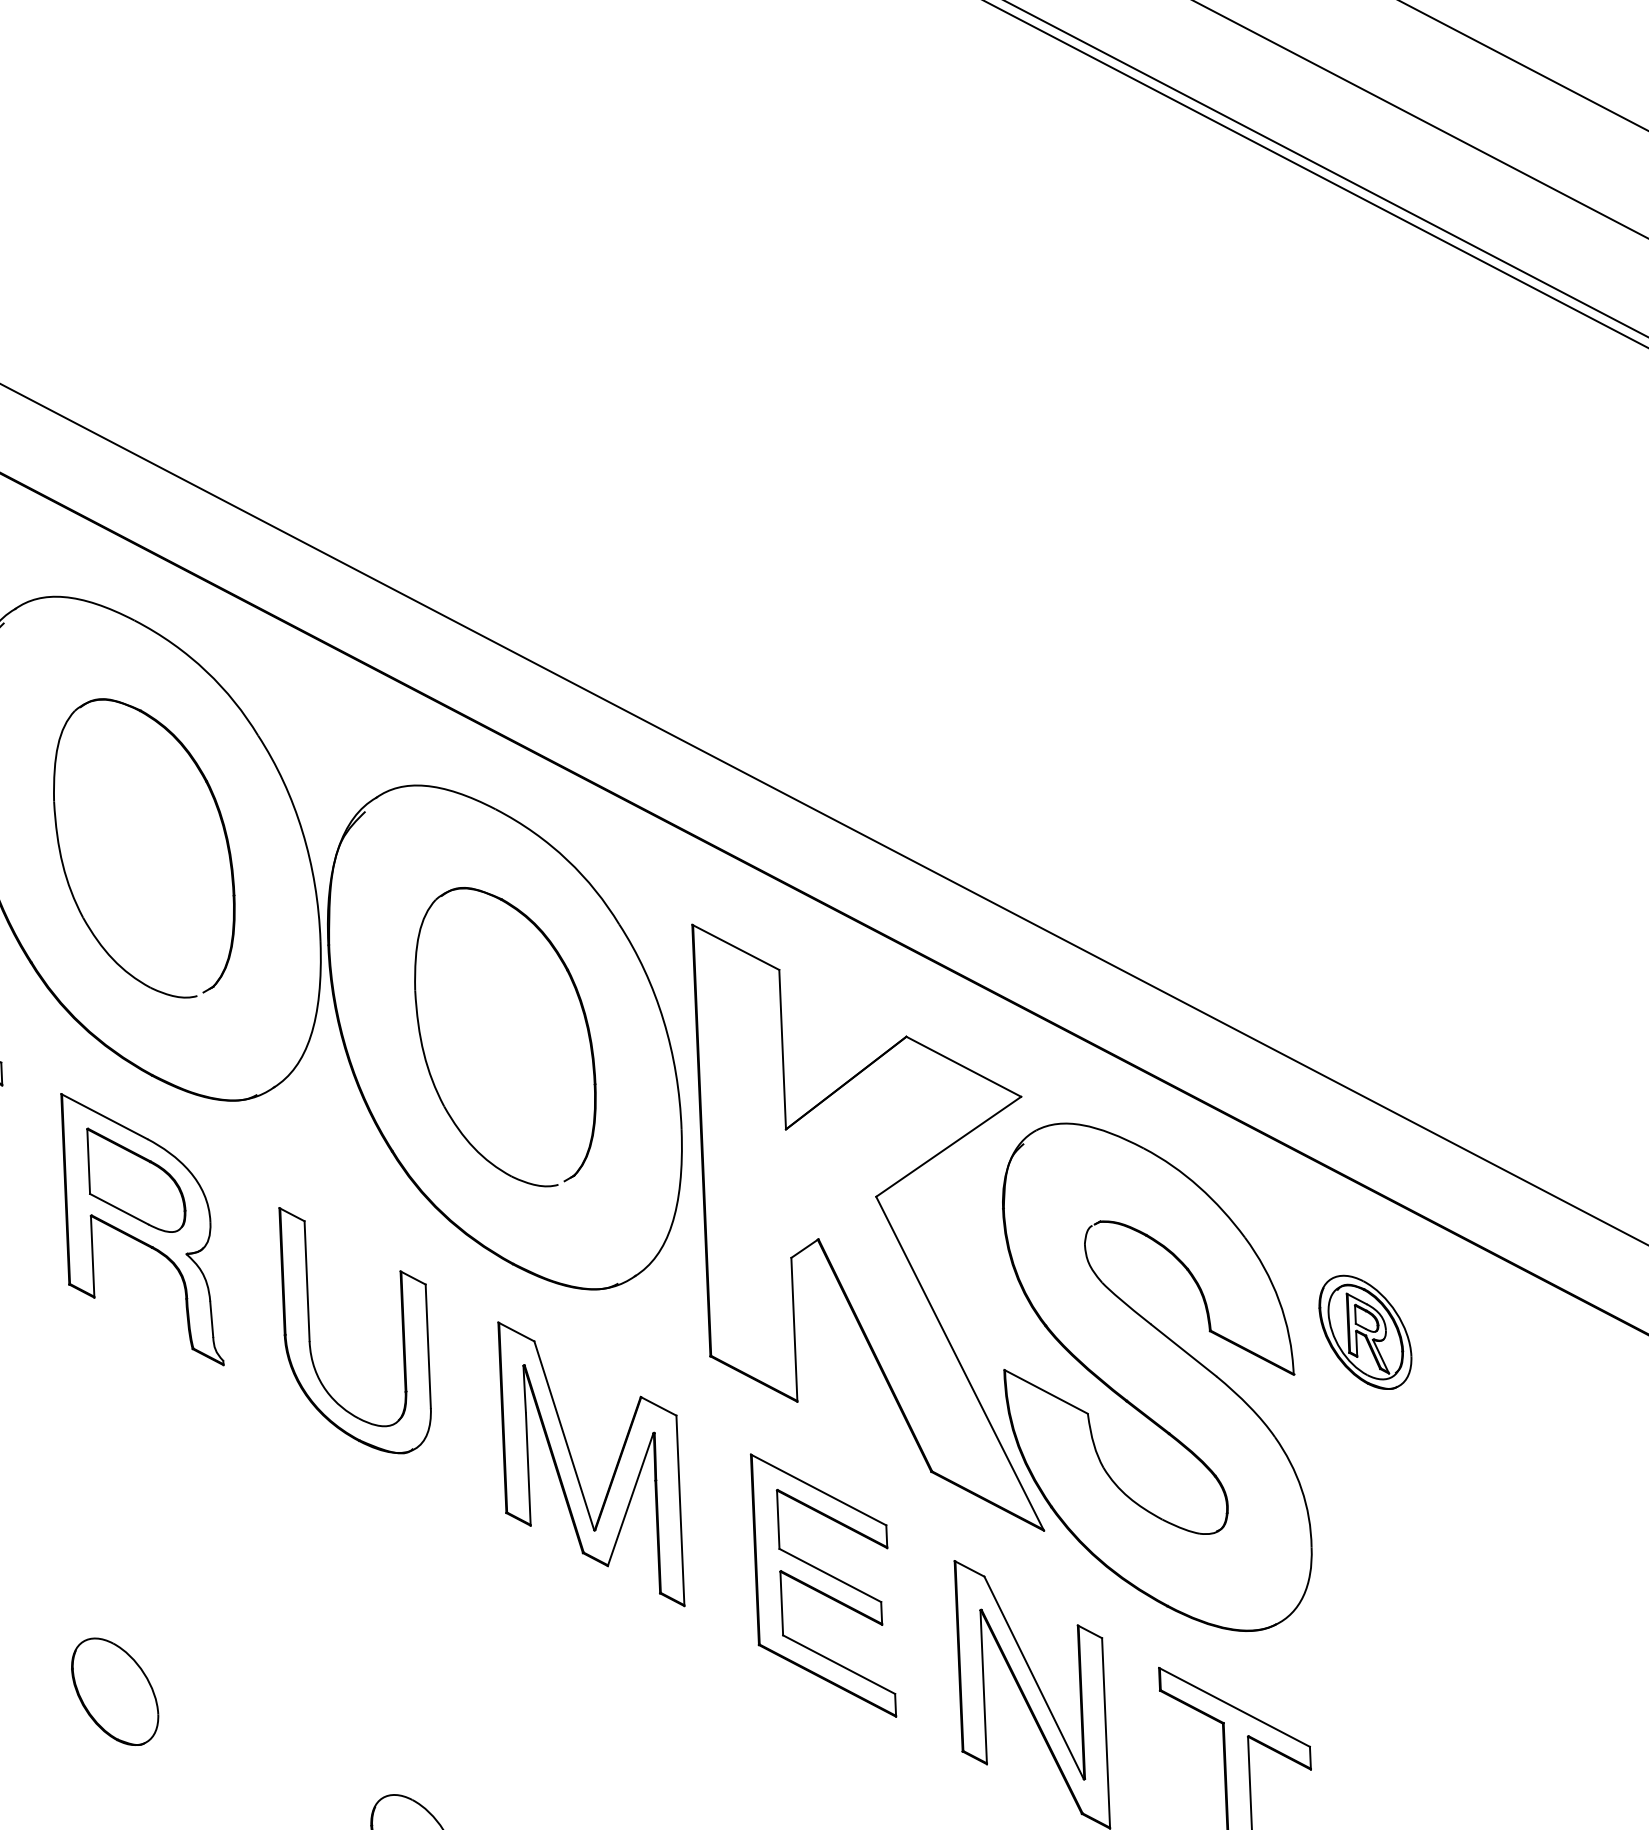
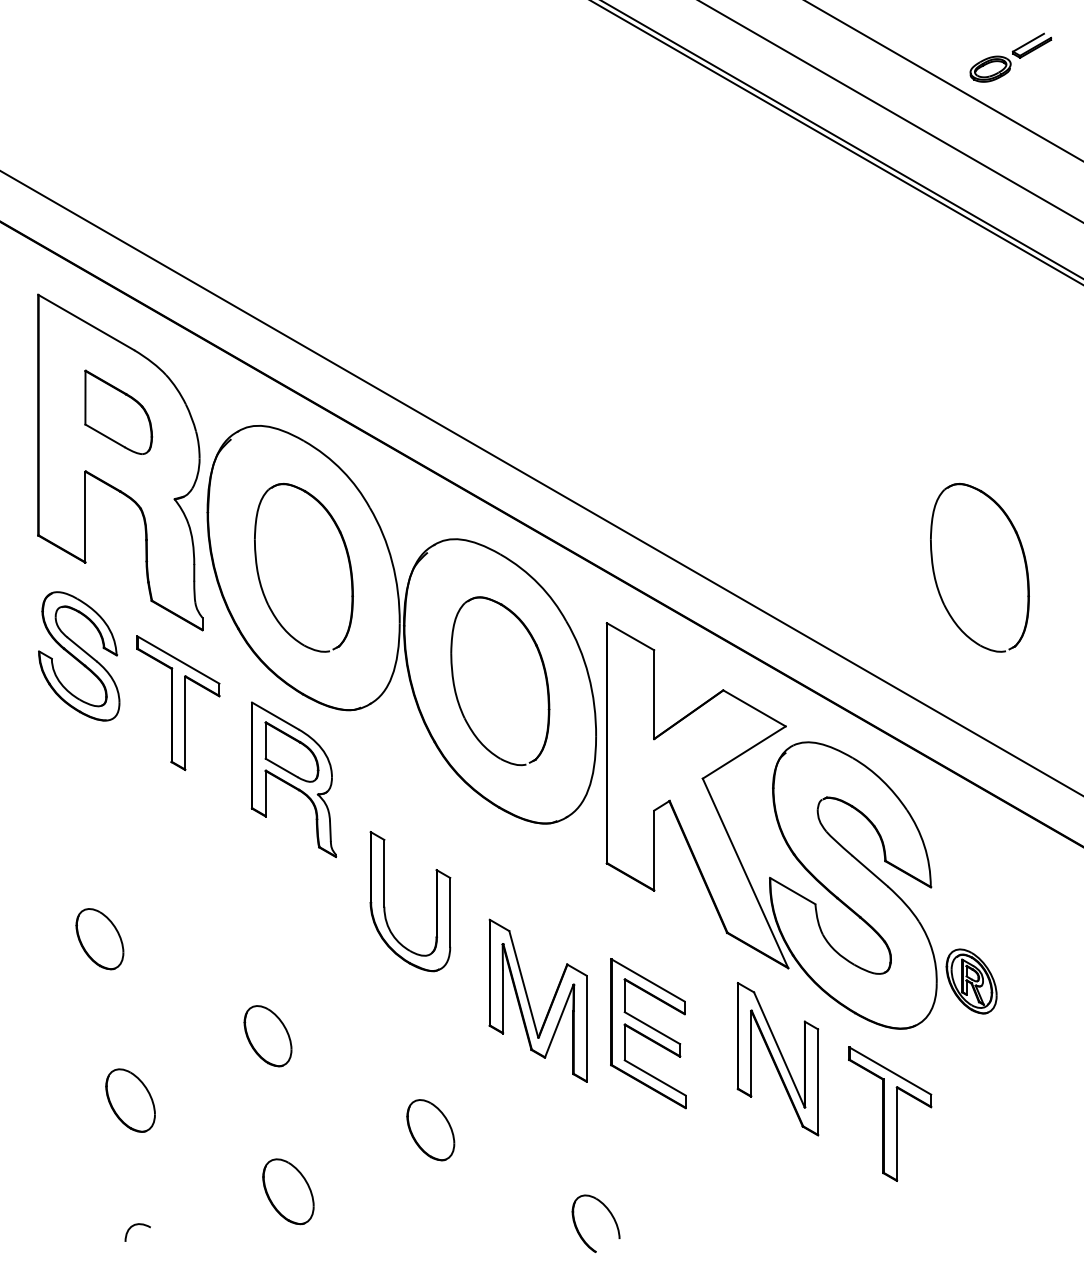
part: (1278, 812) -> (935, 574), added
part: (1365, 1332) -> (971, 981), moved
part: (311, 1342) -> (385, 907), moved
part: (575, 1464) -> (529, 1000), moved
part: (823, 1585) -> (648, 1033), moved

